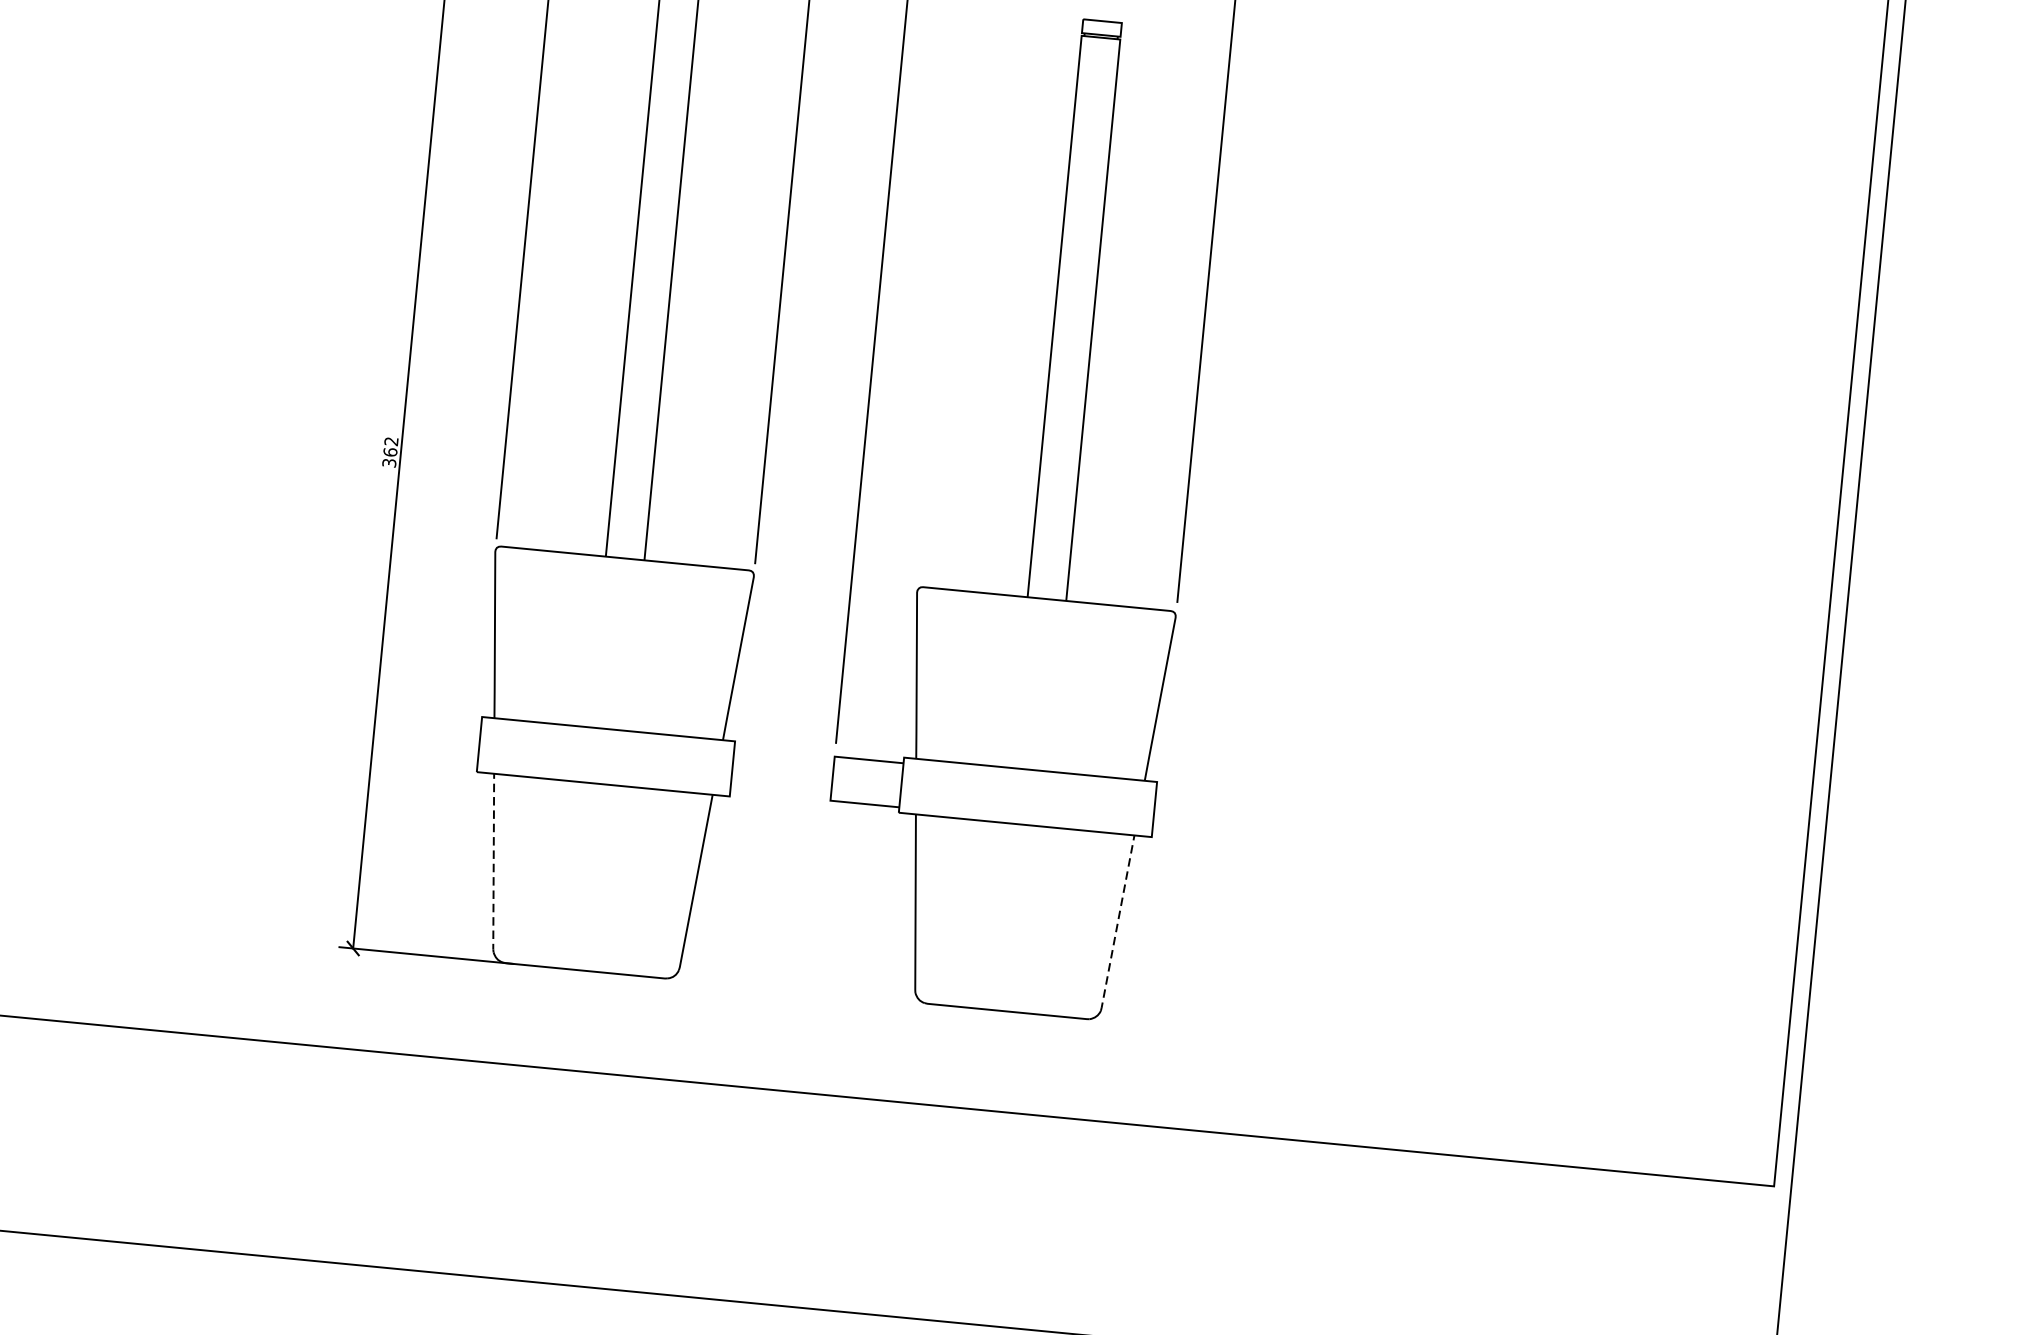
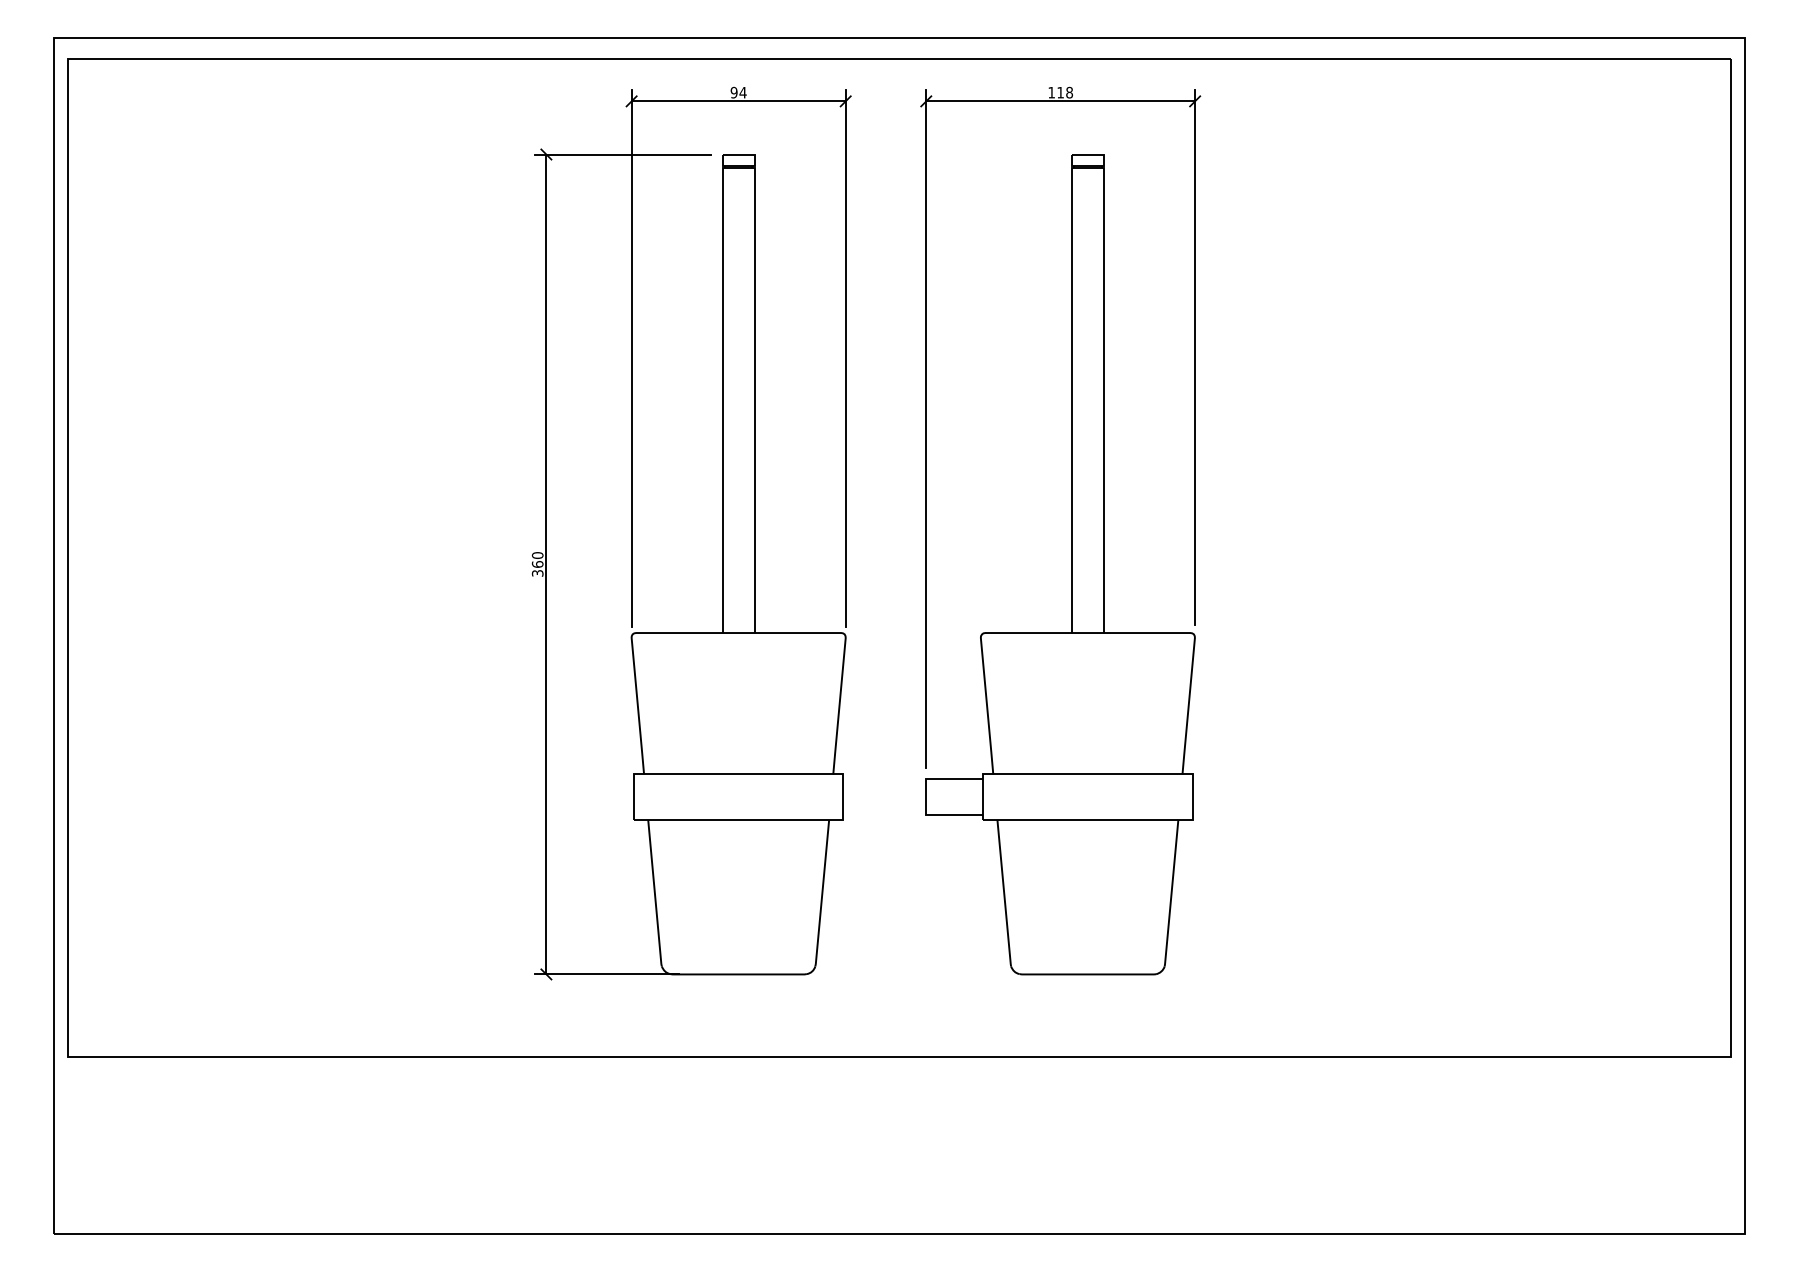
text: (391, 441) -> (537, 555), 362 -> 360
line: (493, 863) -> (654, 893), dashed -> solid
line: (1117, 923) -> (1171, 893), dashed -> solid

